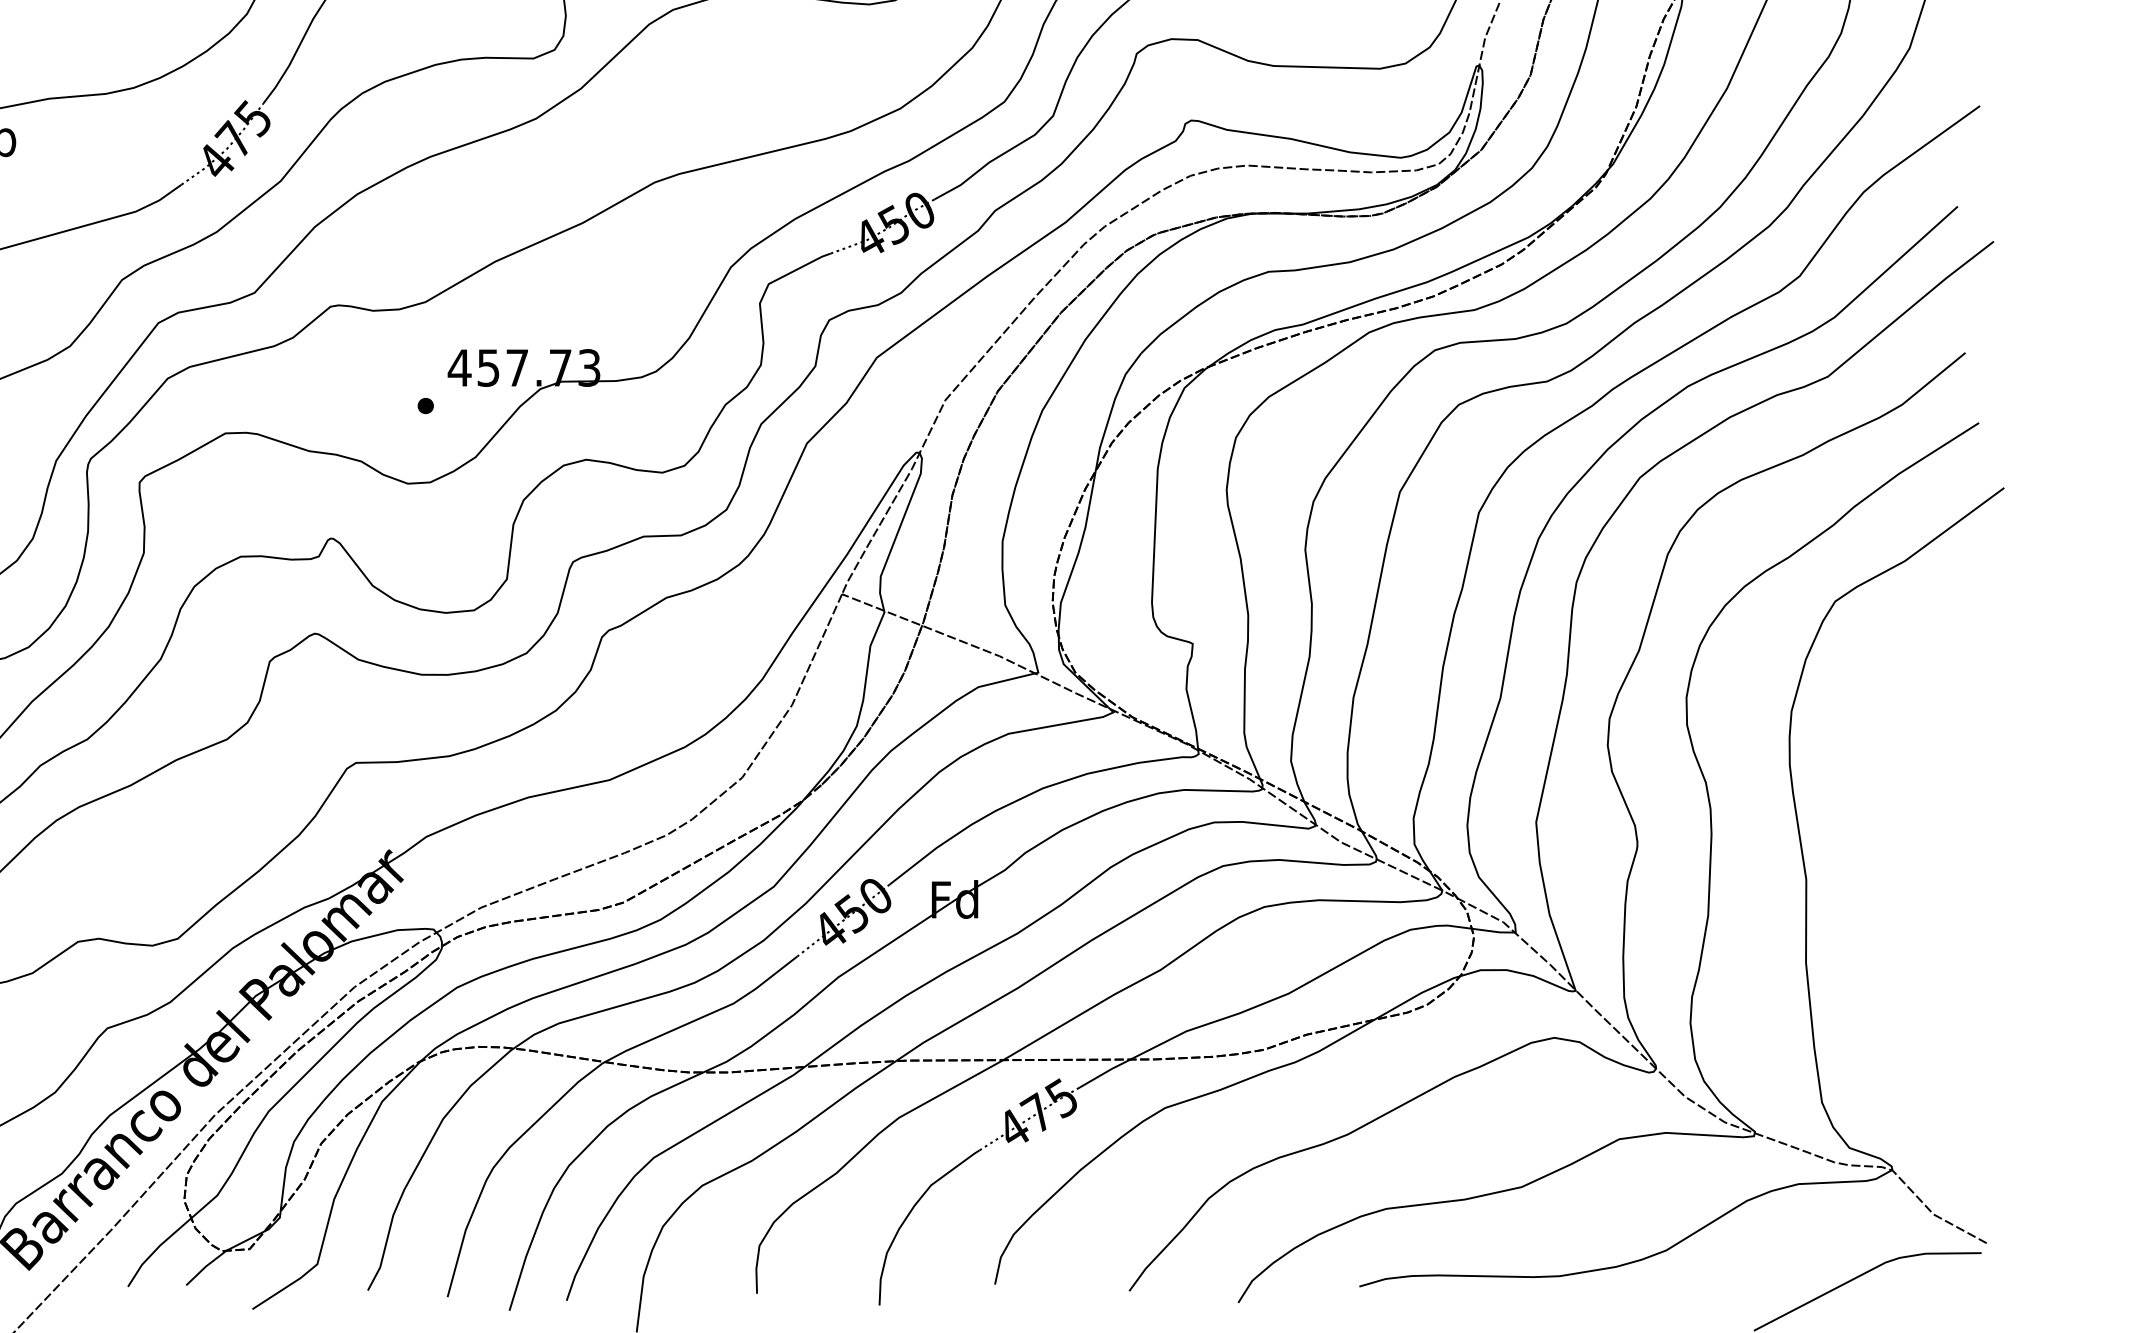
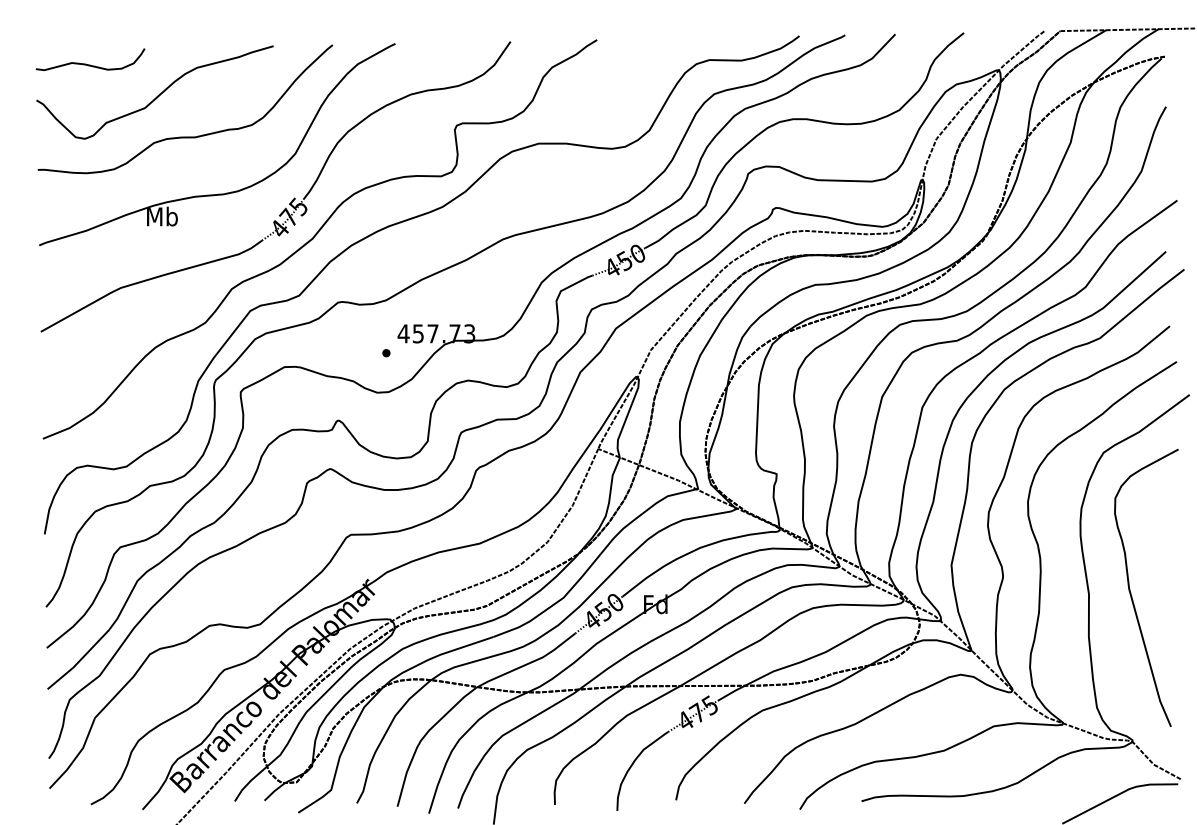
curve: (1889, 876) -> (1131, 592), added

